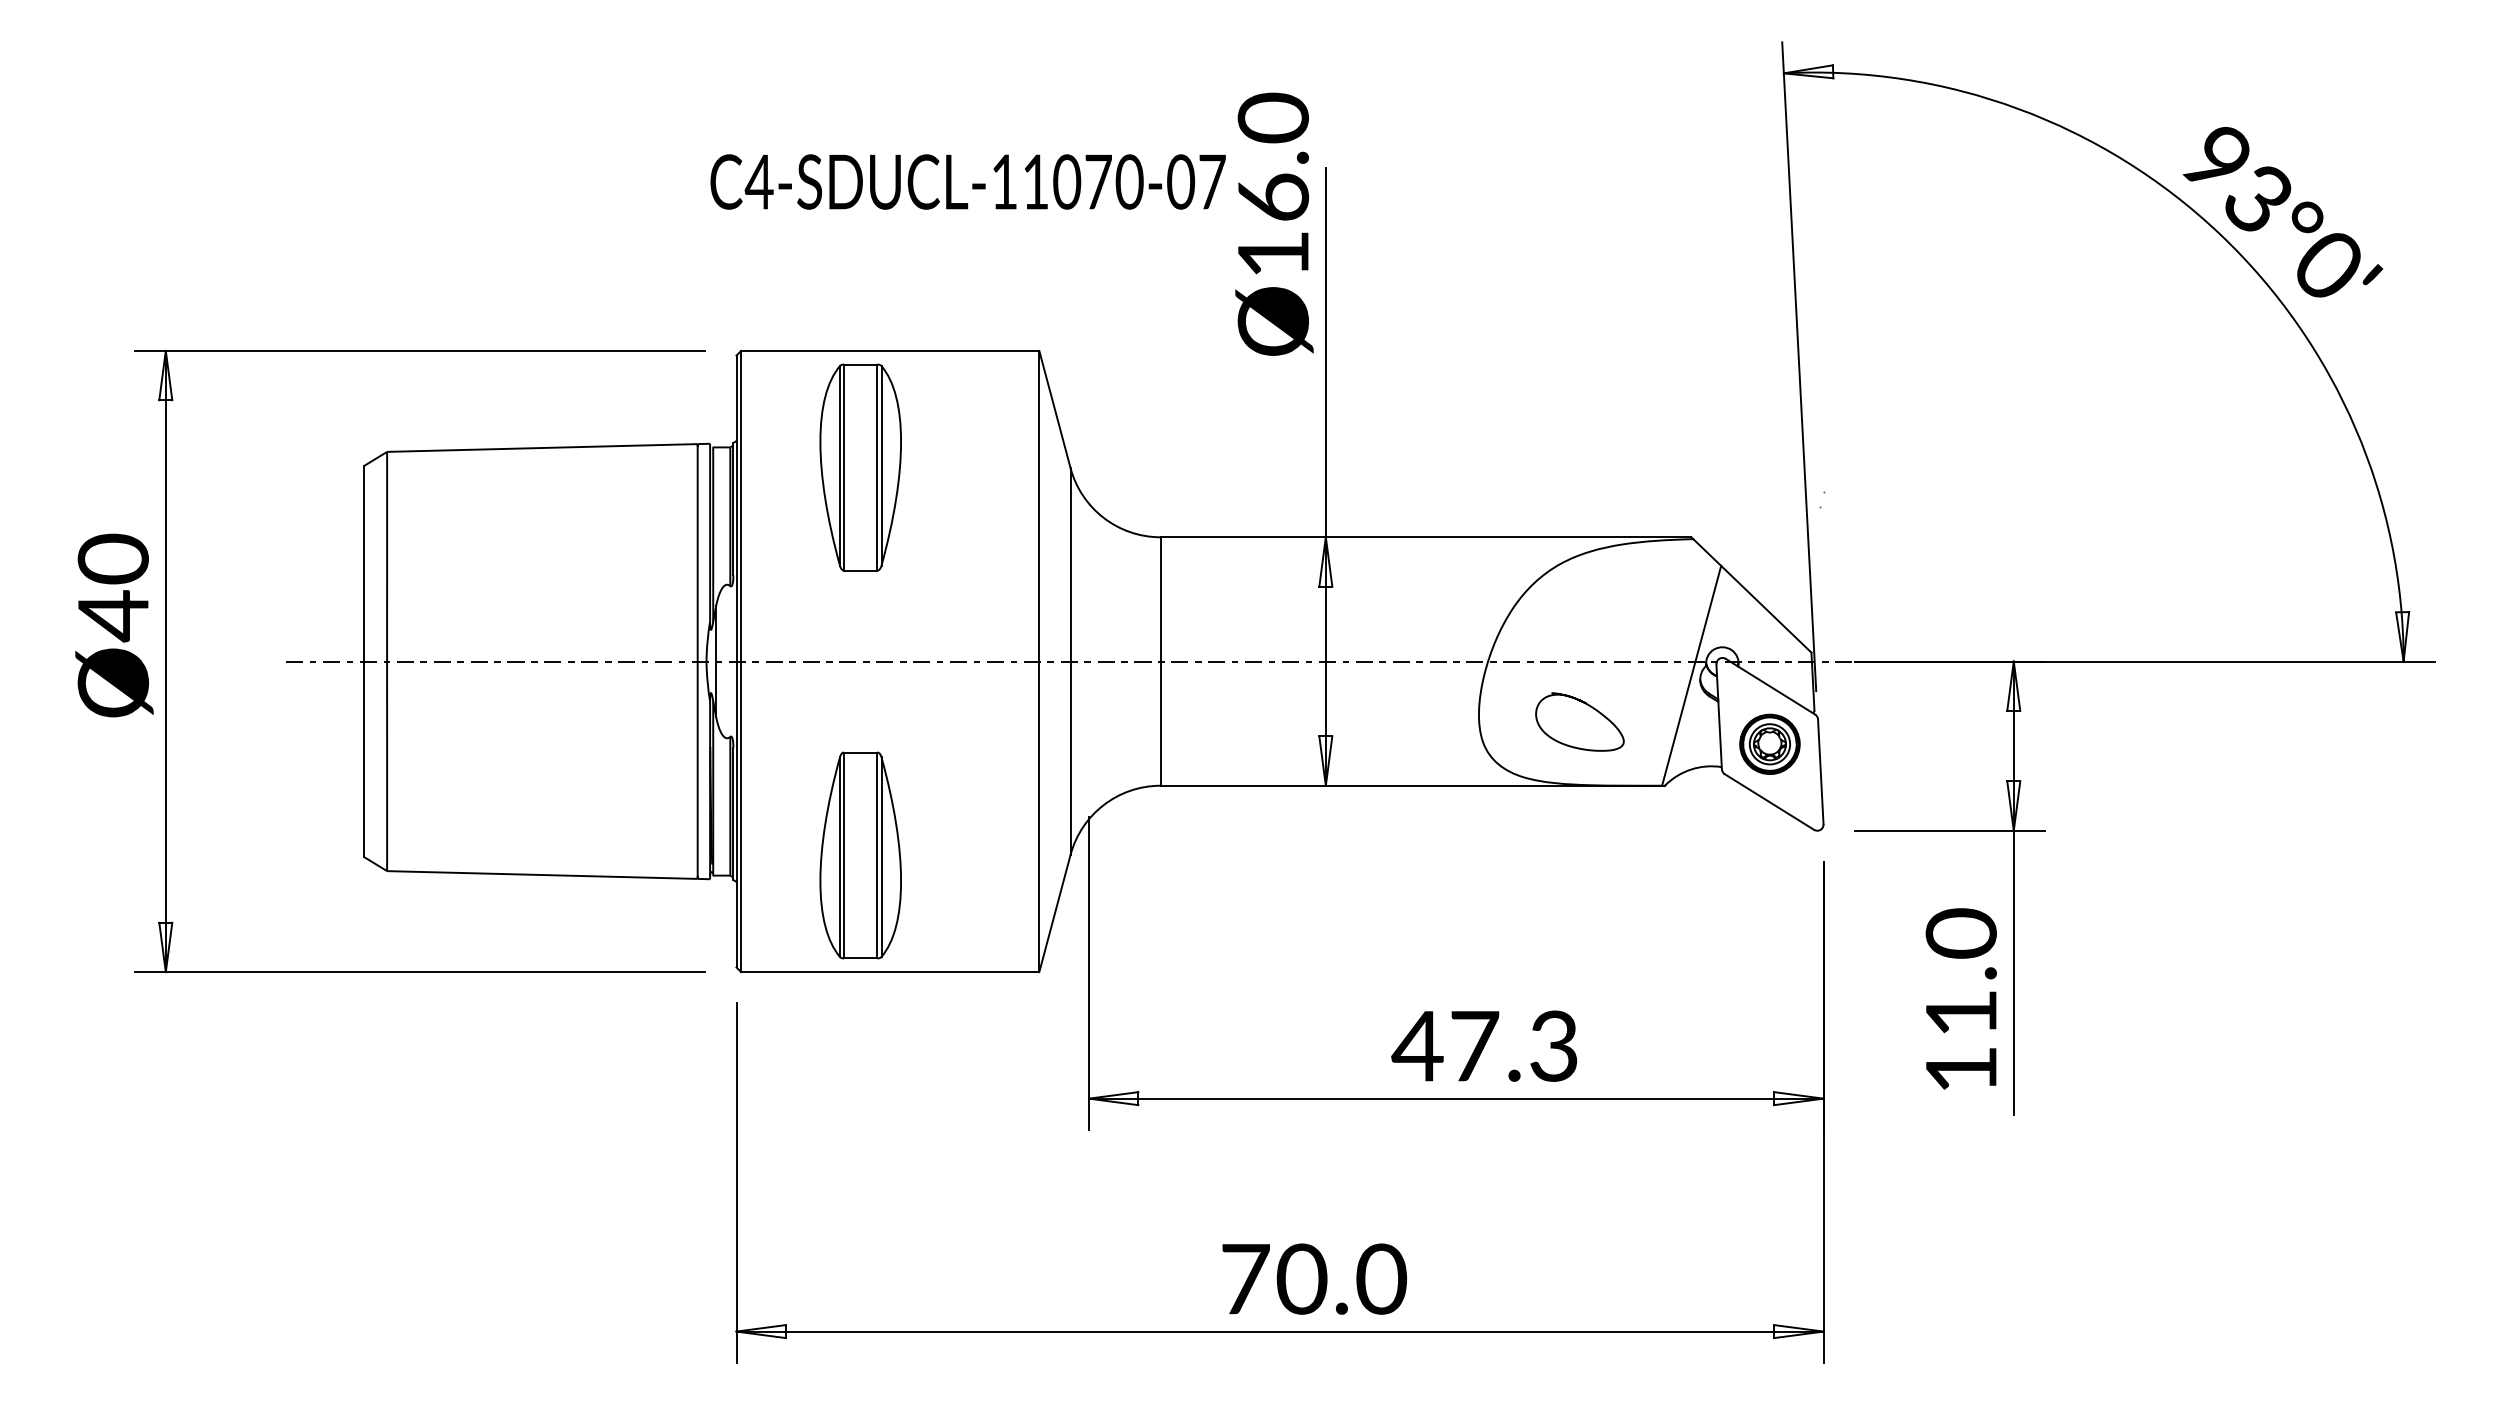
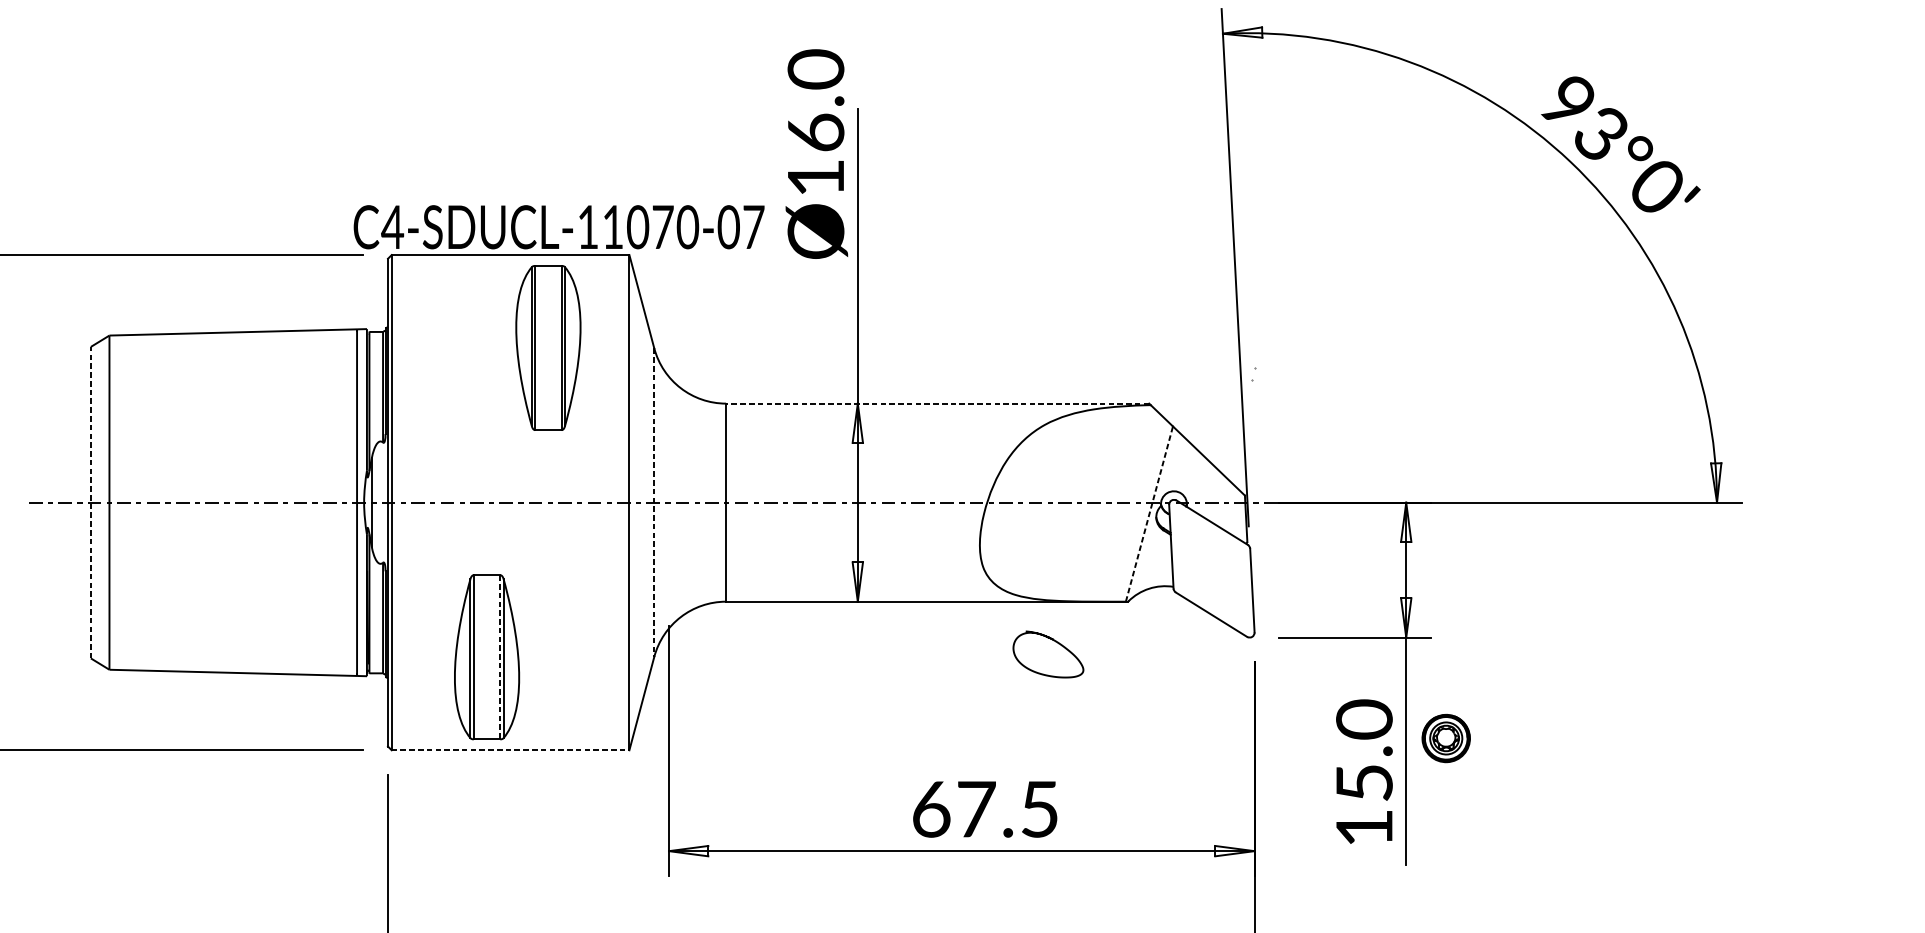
text: (967, 181) -> (558, 226), moved
part: (860, 467) -> (548, 347), moved
line: (1425, 537) -> (937, 403), solid -> dashed
line: (363, 661) -> (90, 502), solid -> dashed
line: (1070, 662) -> (654, 503), solid -> dashed
line: (1691, 675) -> (1149, 513), solid -> dashed
curve: (1588, 706) -> (1055, 642), moved
part: (1769, 743) -> (1445, 737), moved
line: (877, 855) -> (500, 657), solid -> dashed
line: (890, 972) -> (510, 750), solid -> dashed
text: (1961, 1013) -> (1364, 783), 11.0 -> 15.0
text: (1484, 1045) -> (984, 808), 47.3 -> 67.5

